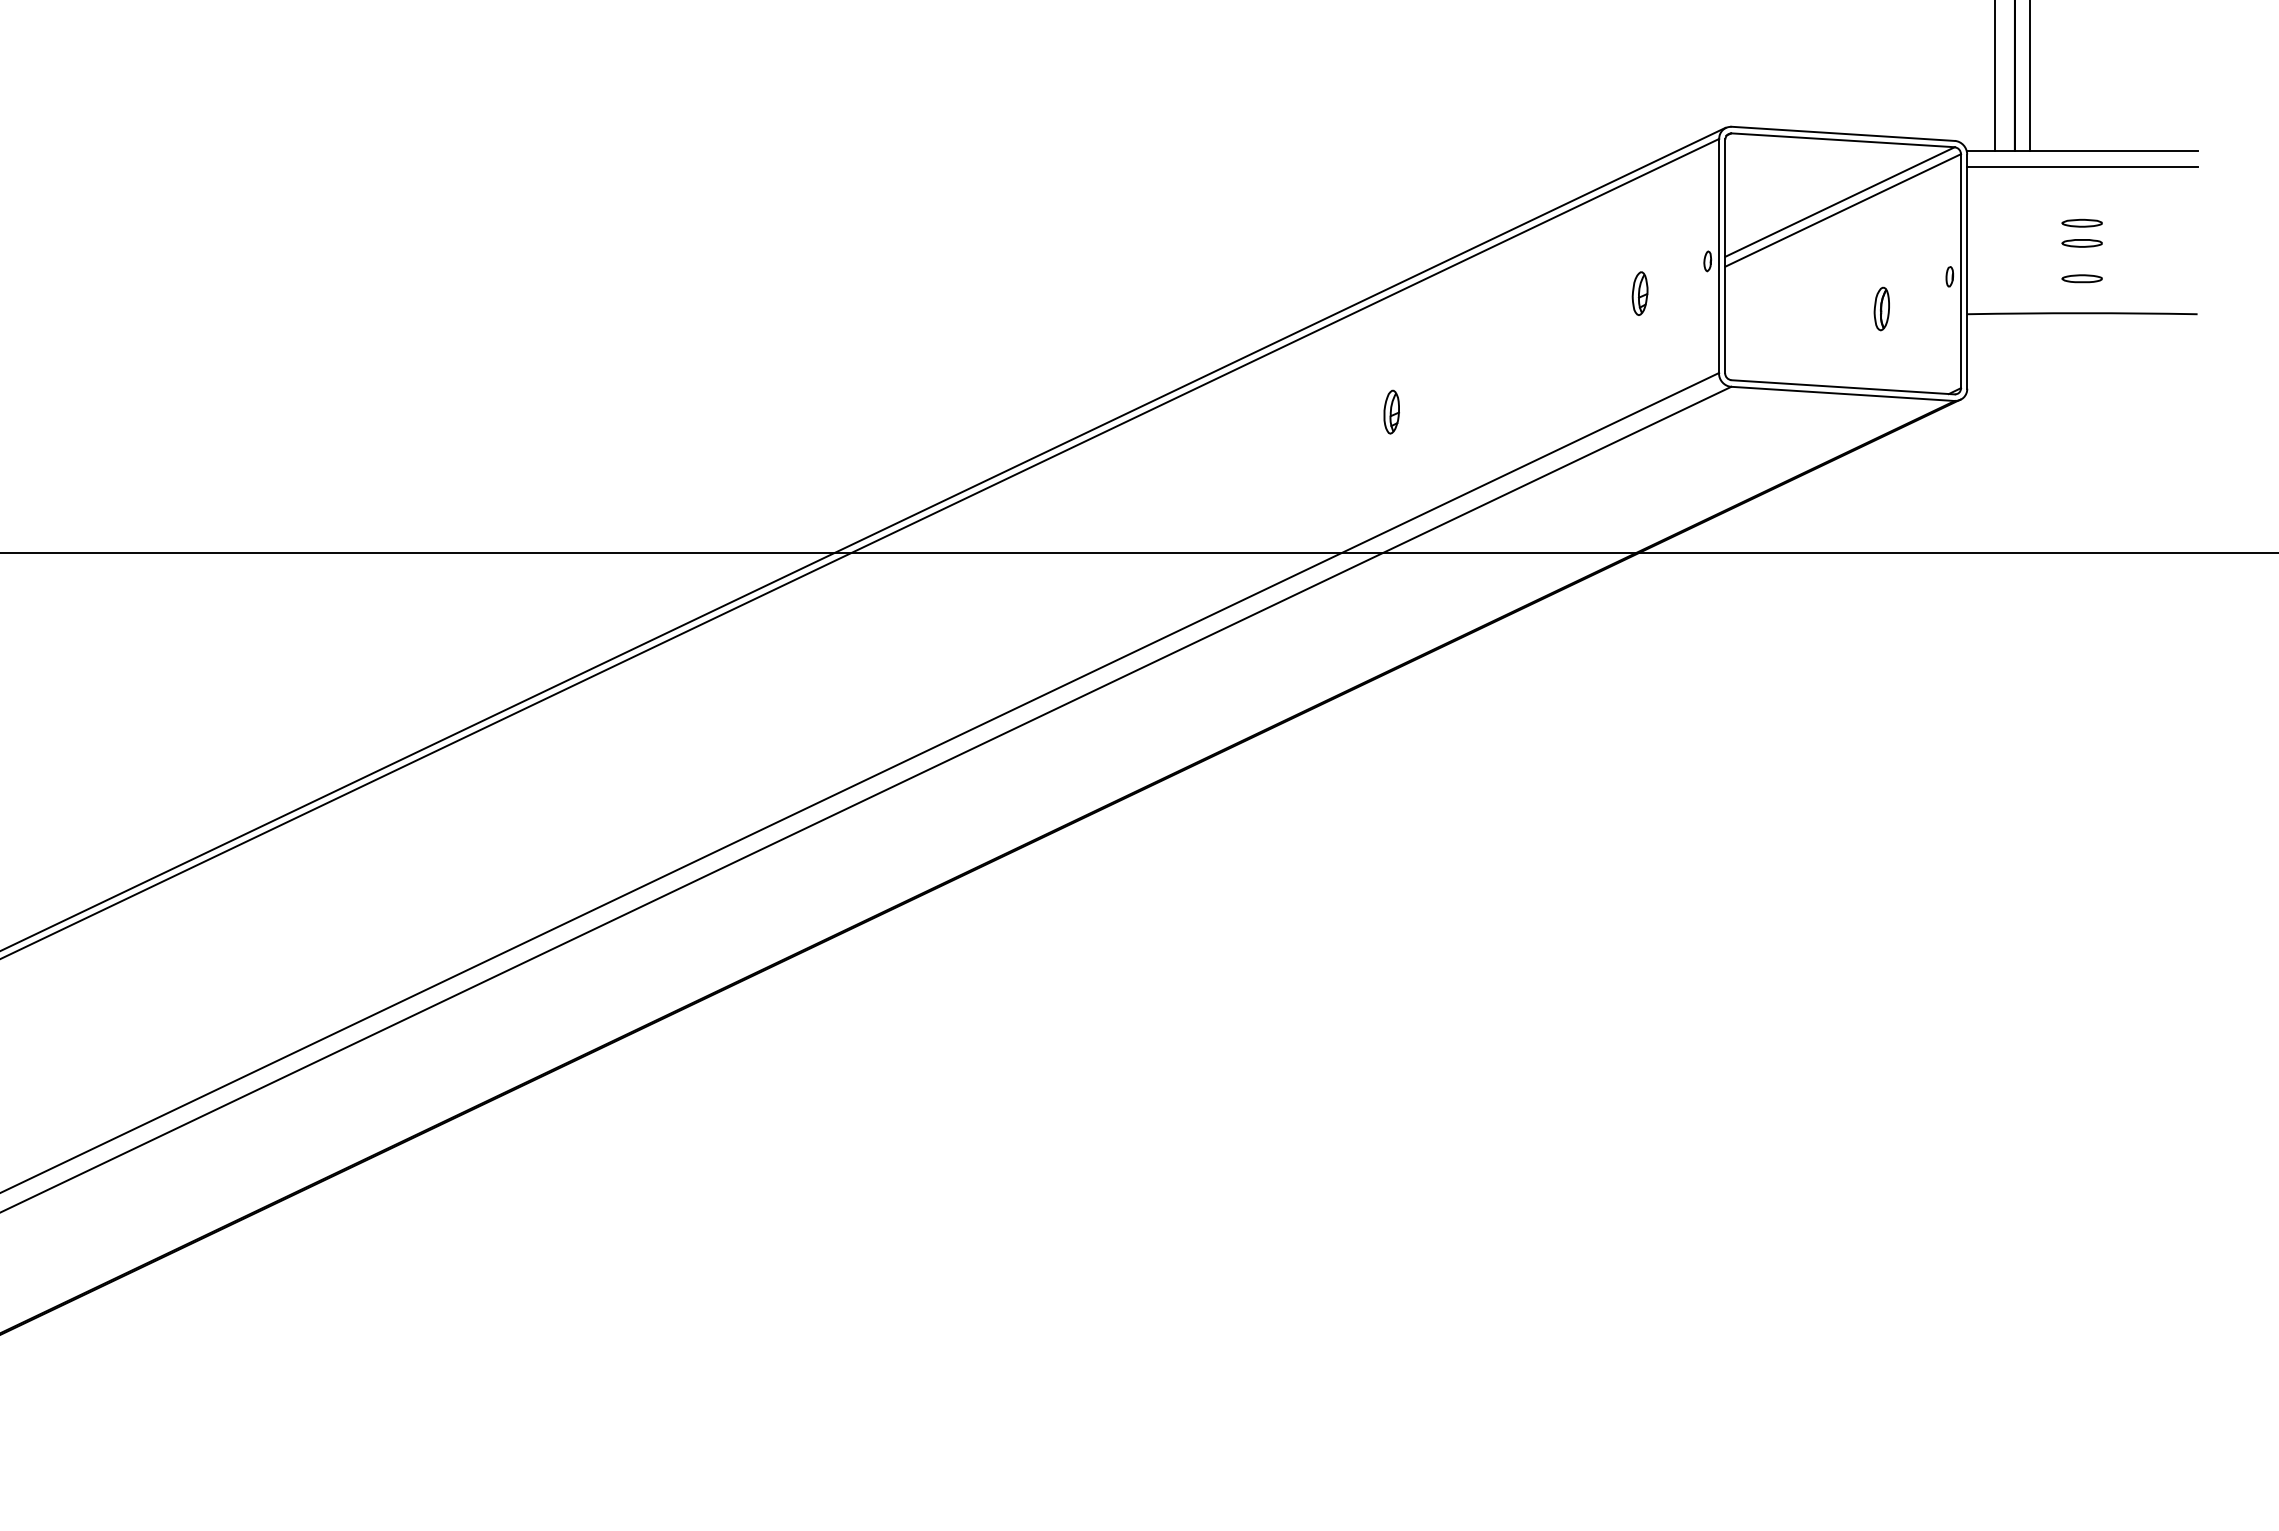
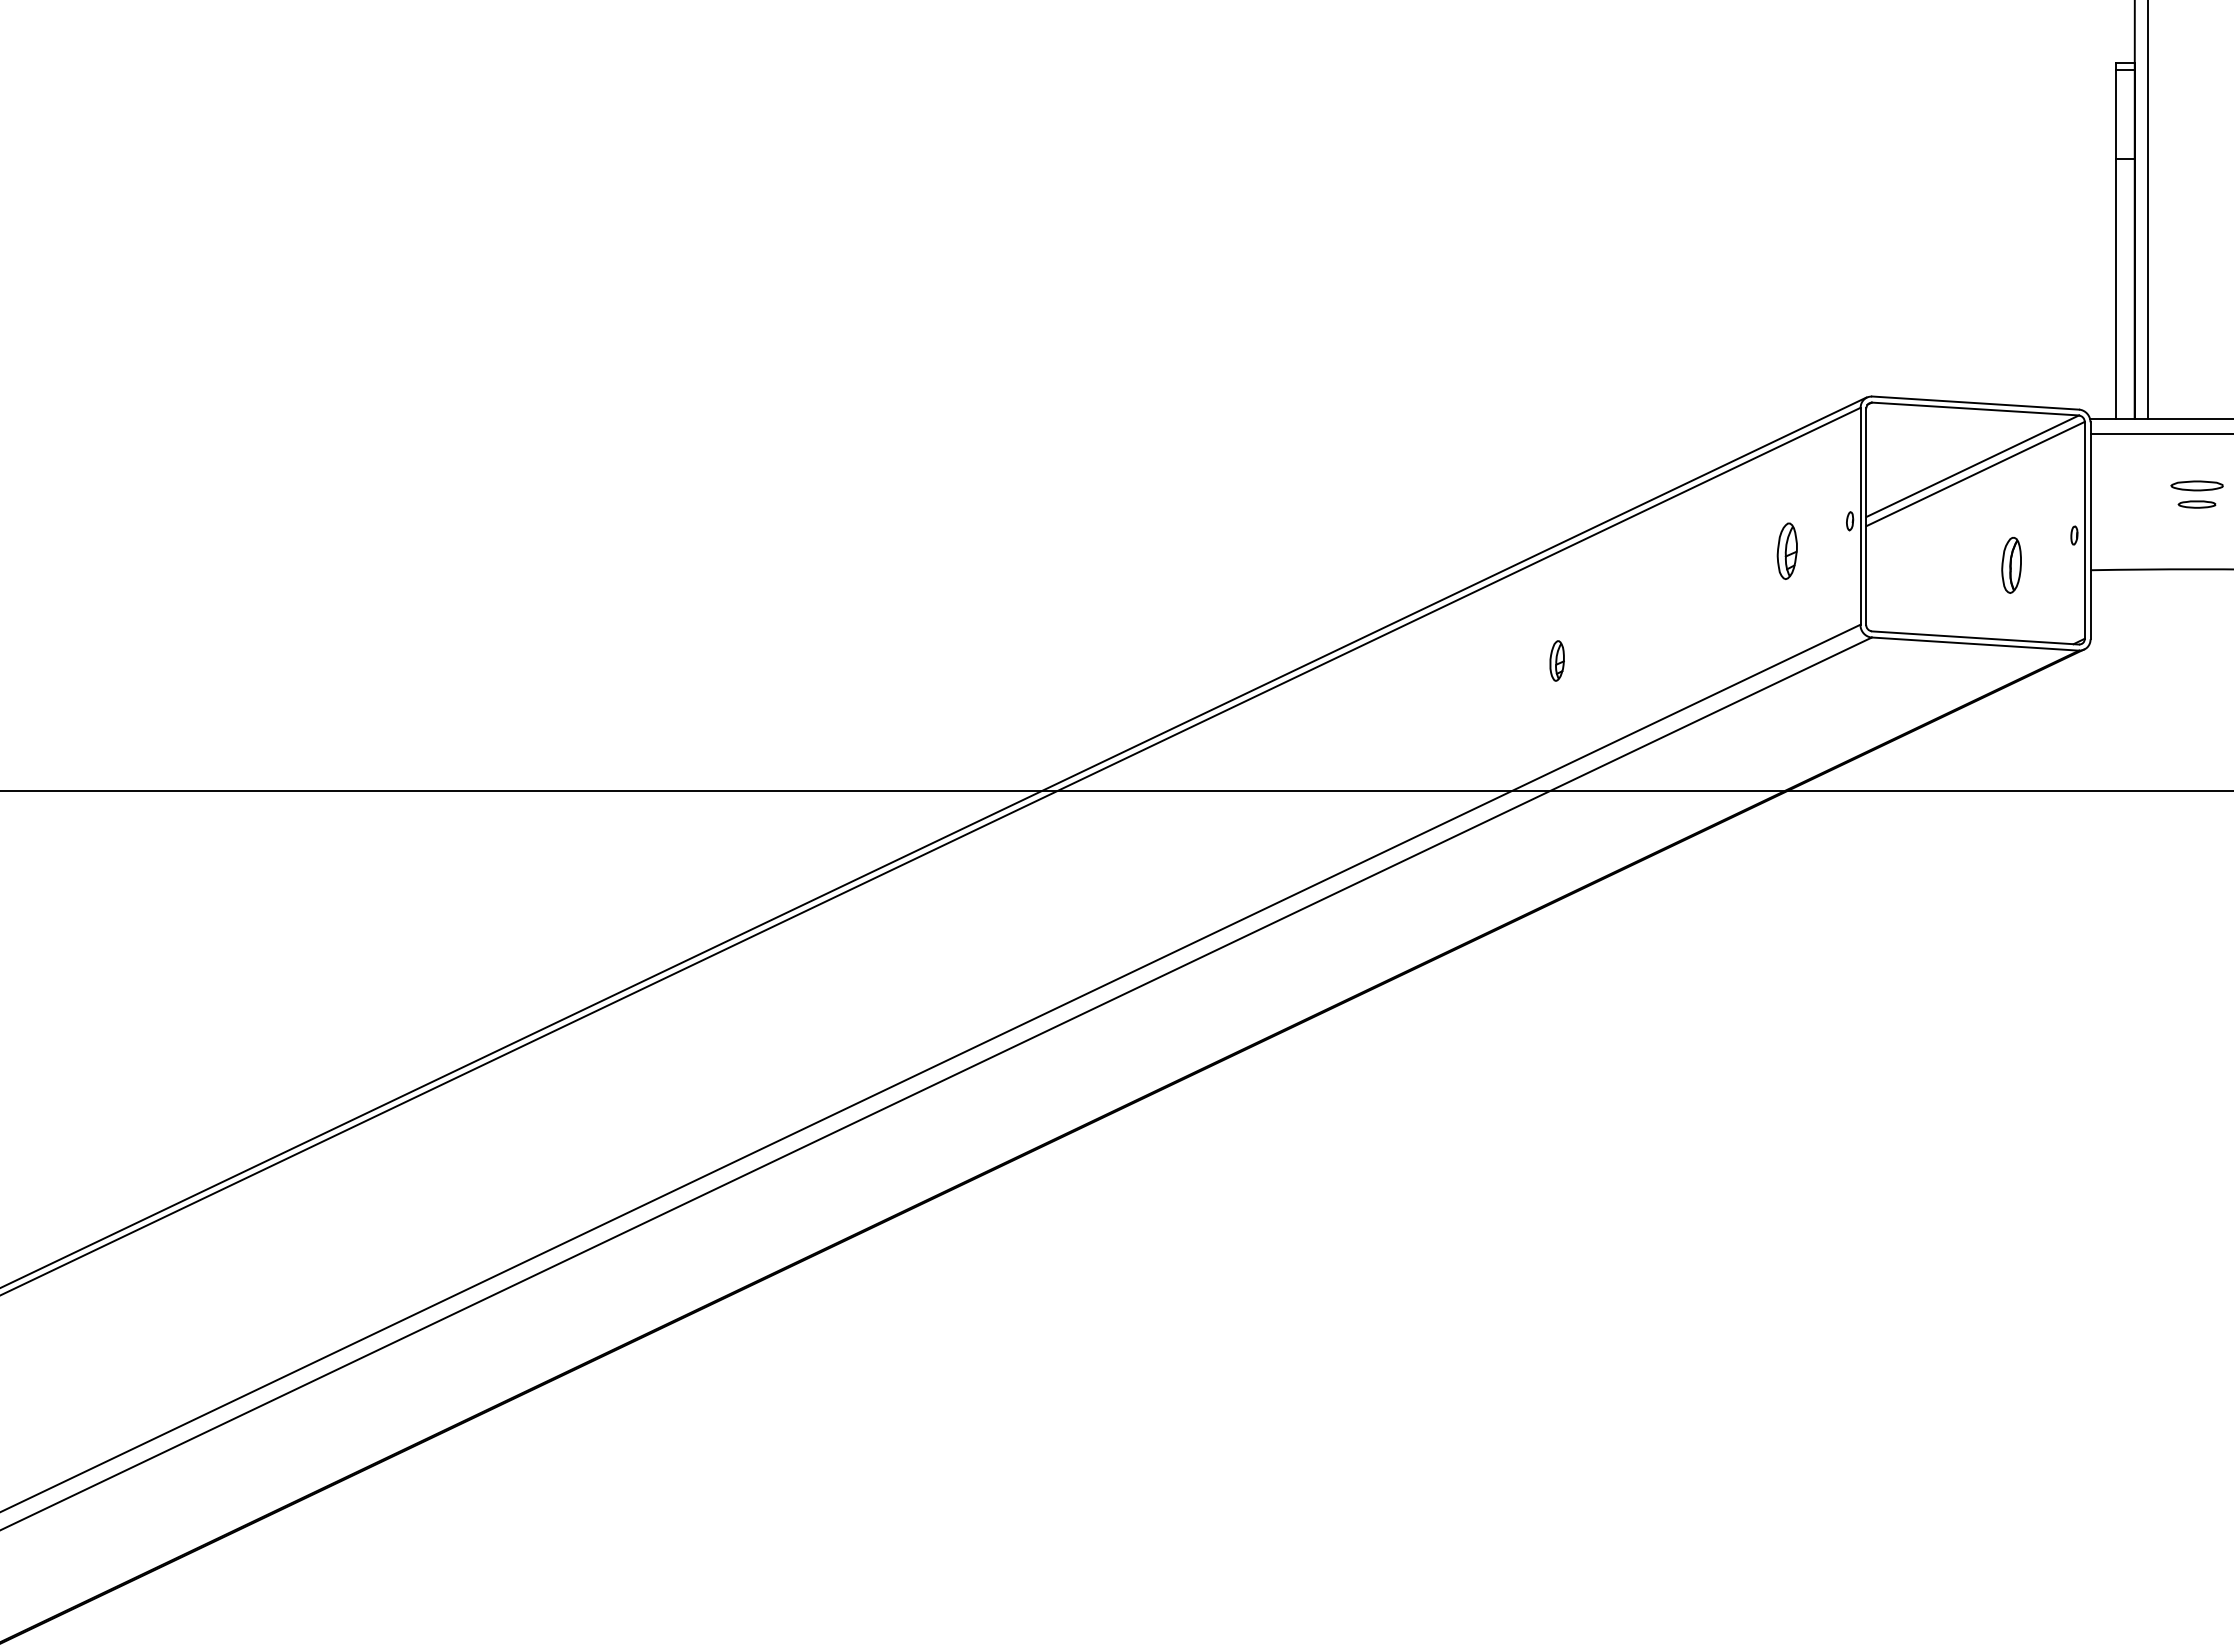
part: (2081, 222) -> (2196, 485), size x1.4
part: (2081, 278) -> (2196, 537), removed
part: (1640, 292) -> (1787, 550), size x1.4
part: (1880, 309) -> (2010, 565), size x1.4

